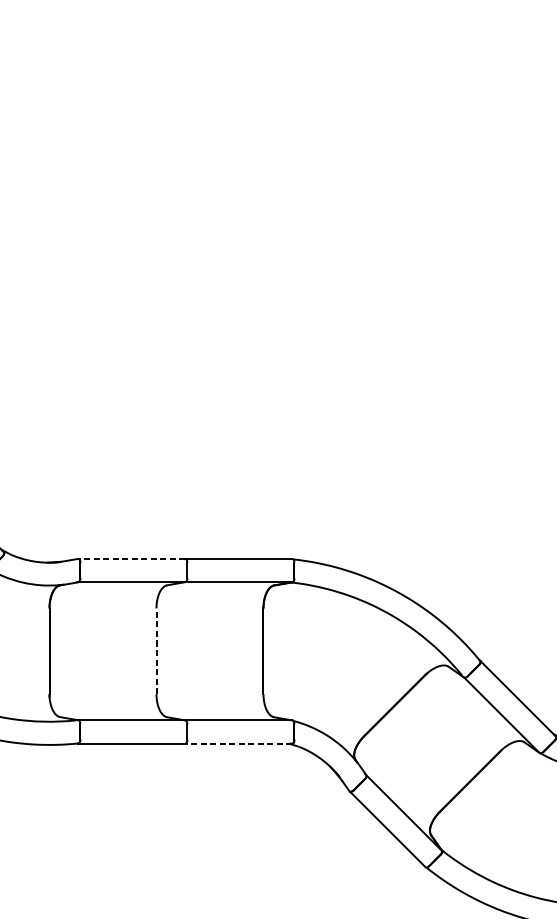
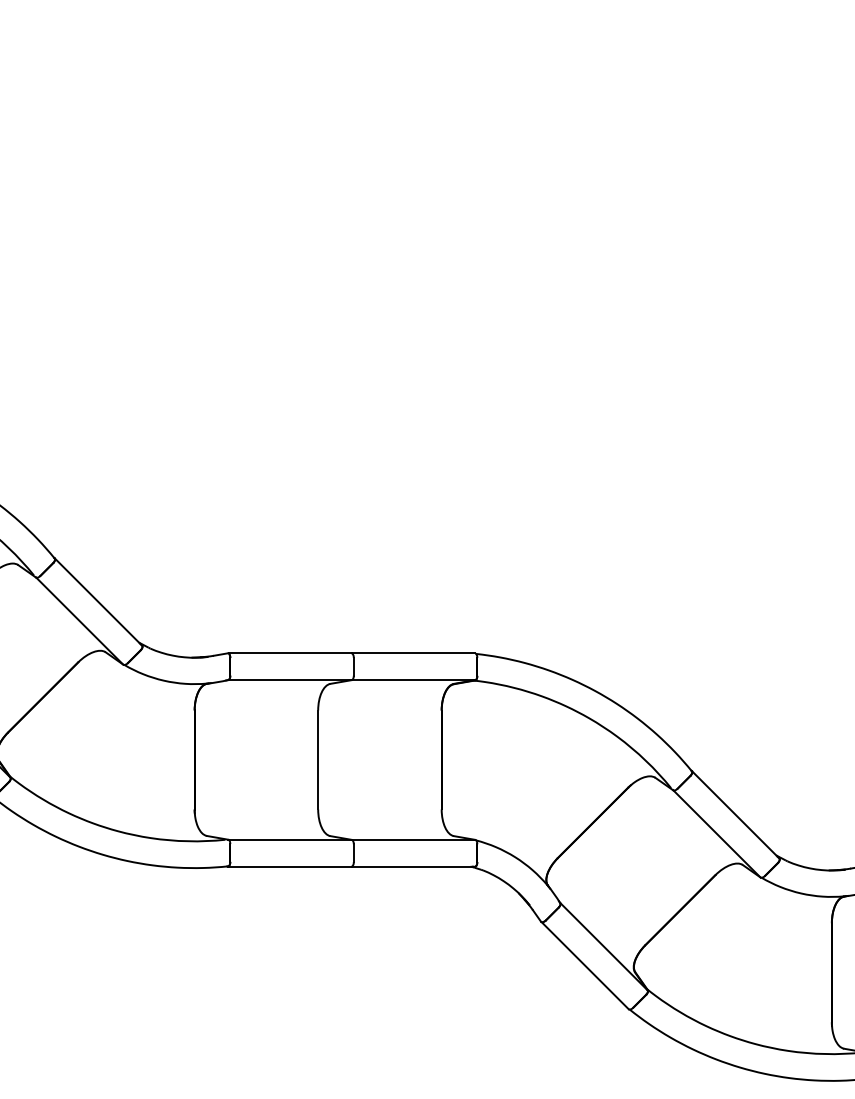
line: (132, 559) -> (290, 653), dashed -> solid
line: (156, 650) -> (318, 759), dashed -> solid
line: (239, 743) -> (413, 866), dashed -> solid

